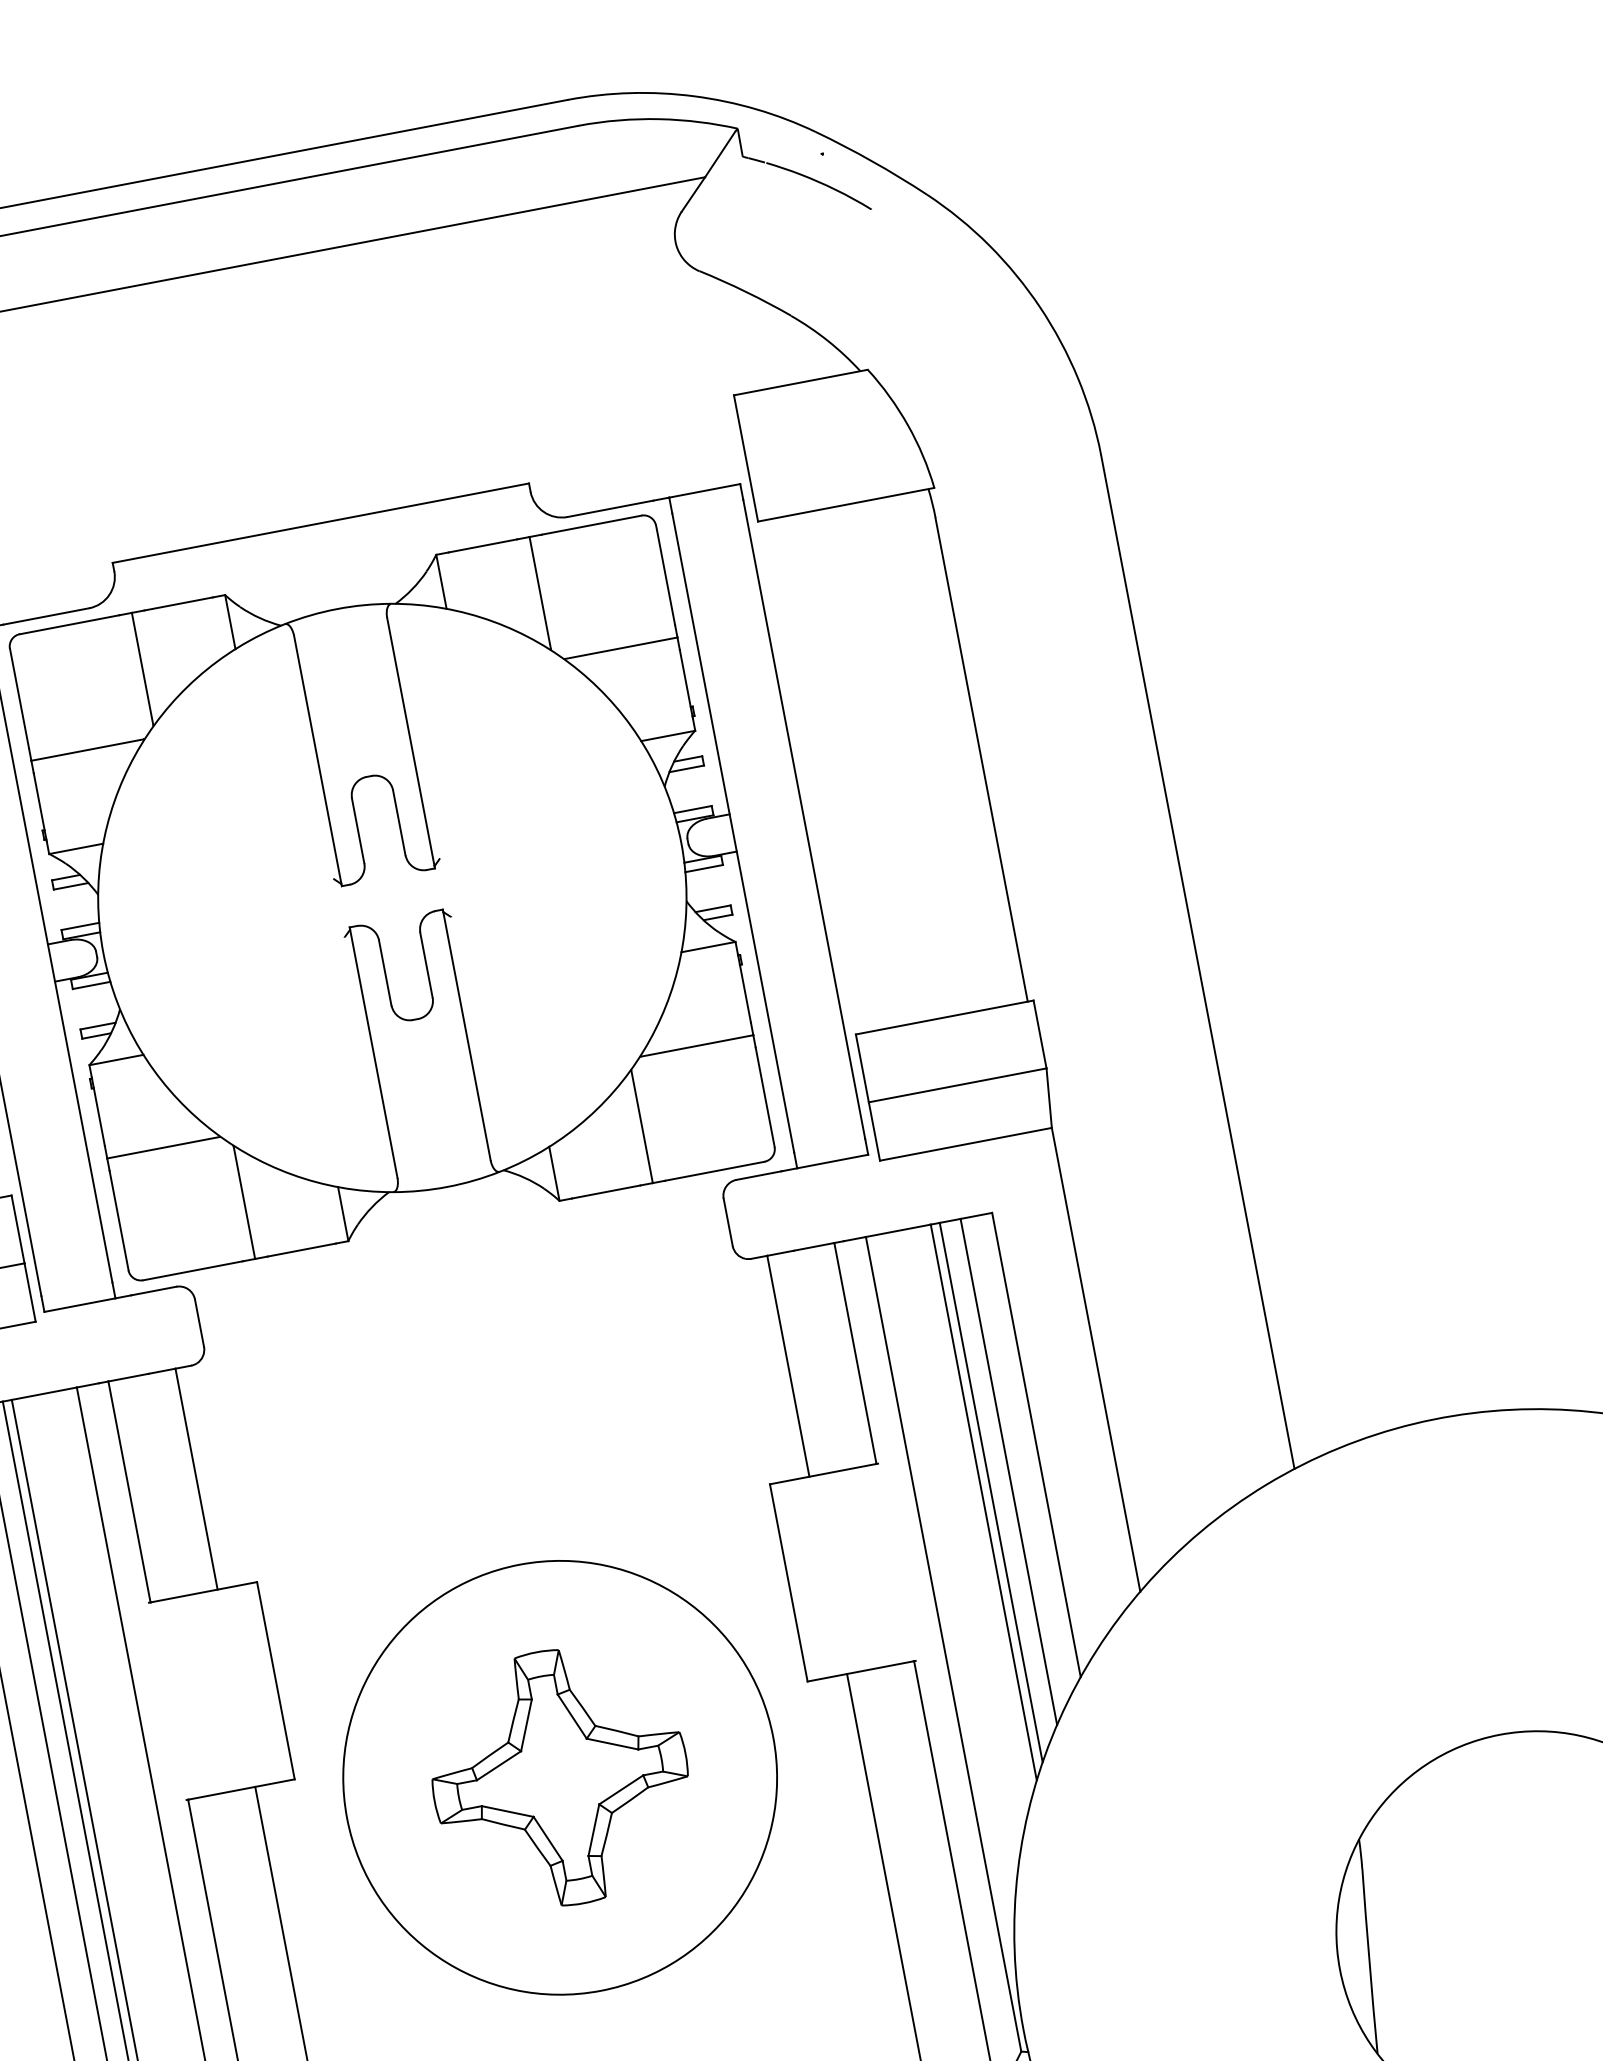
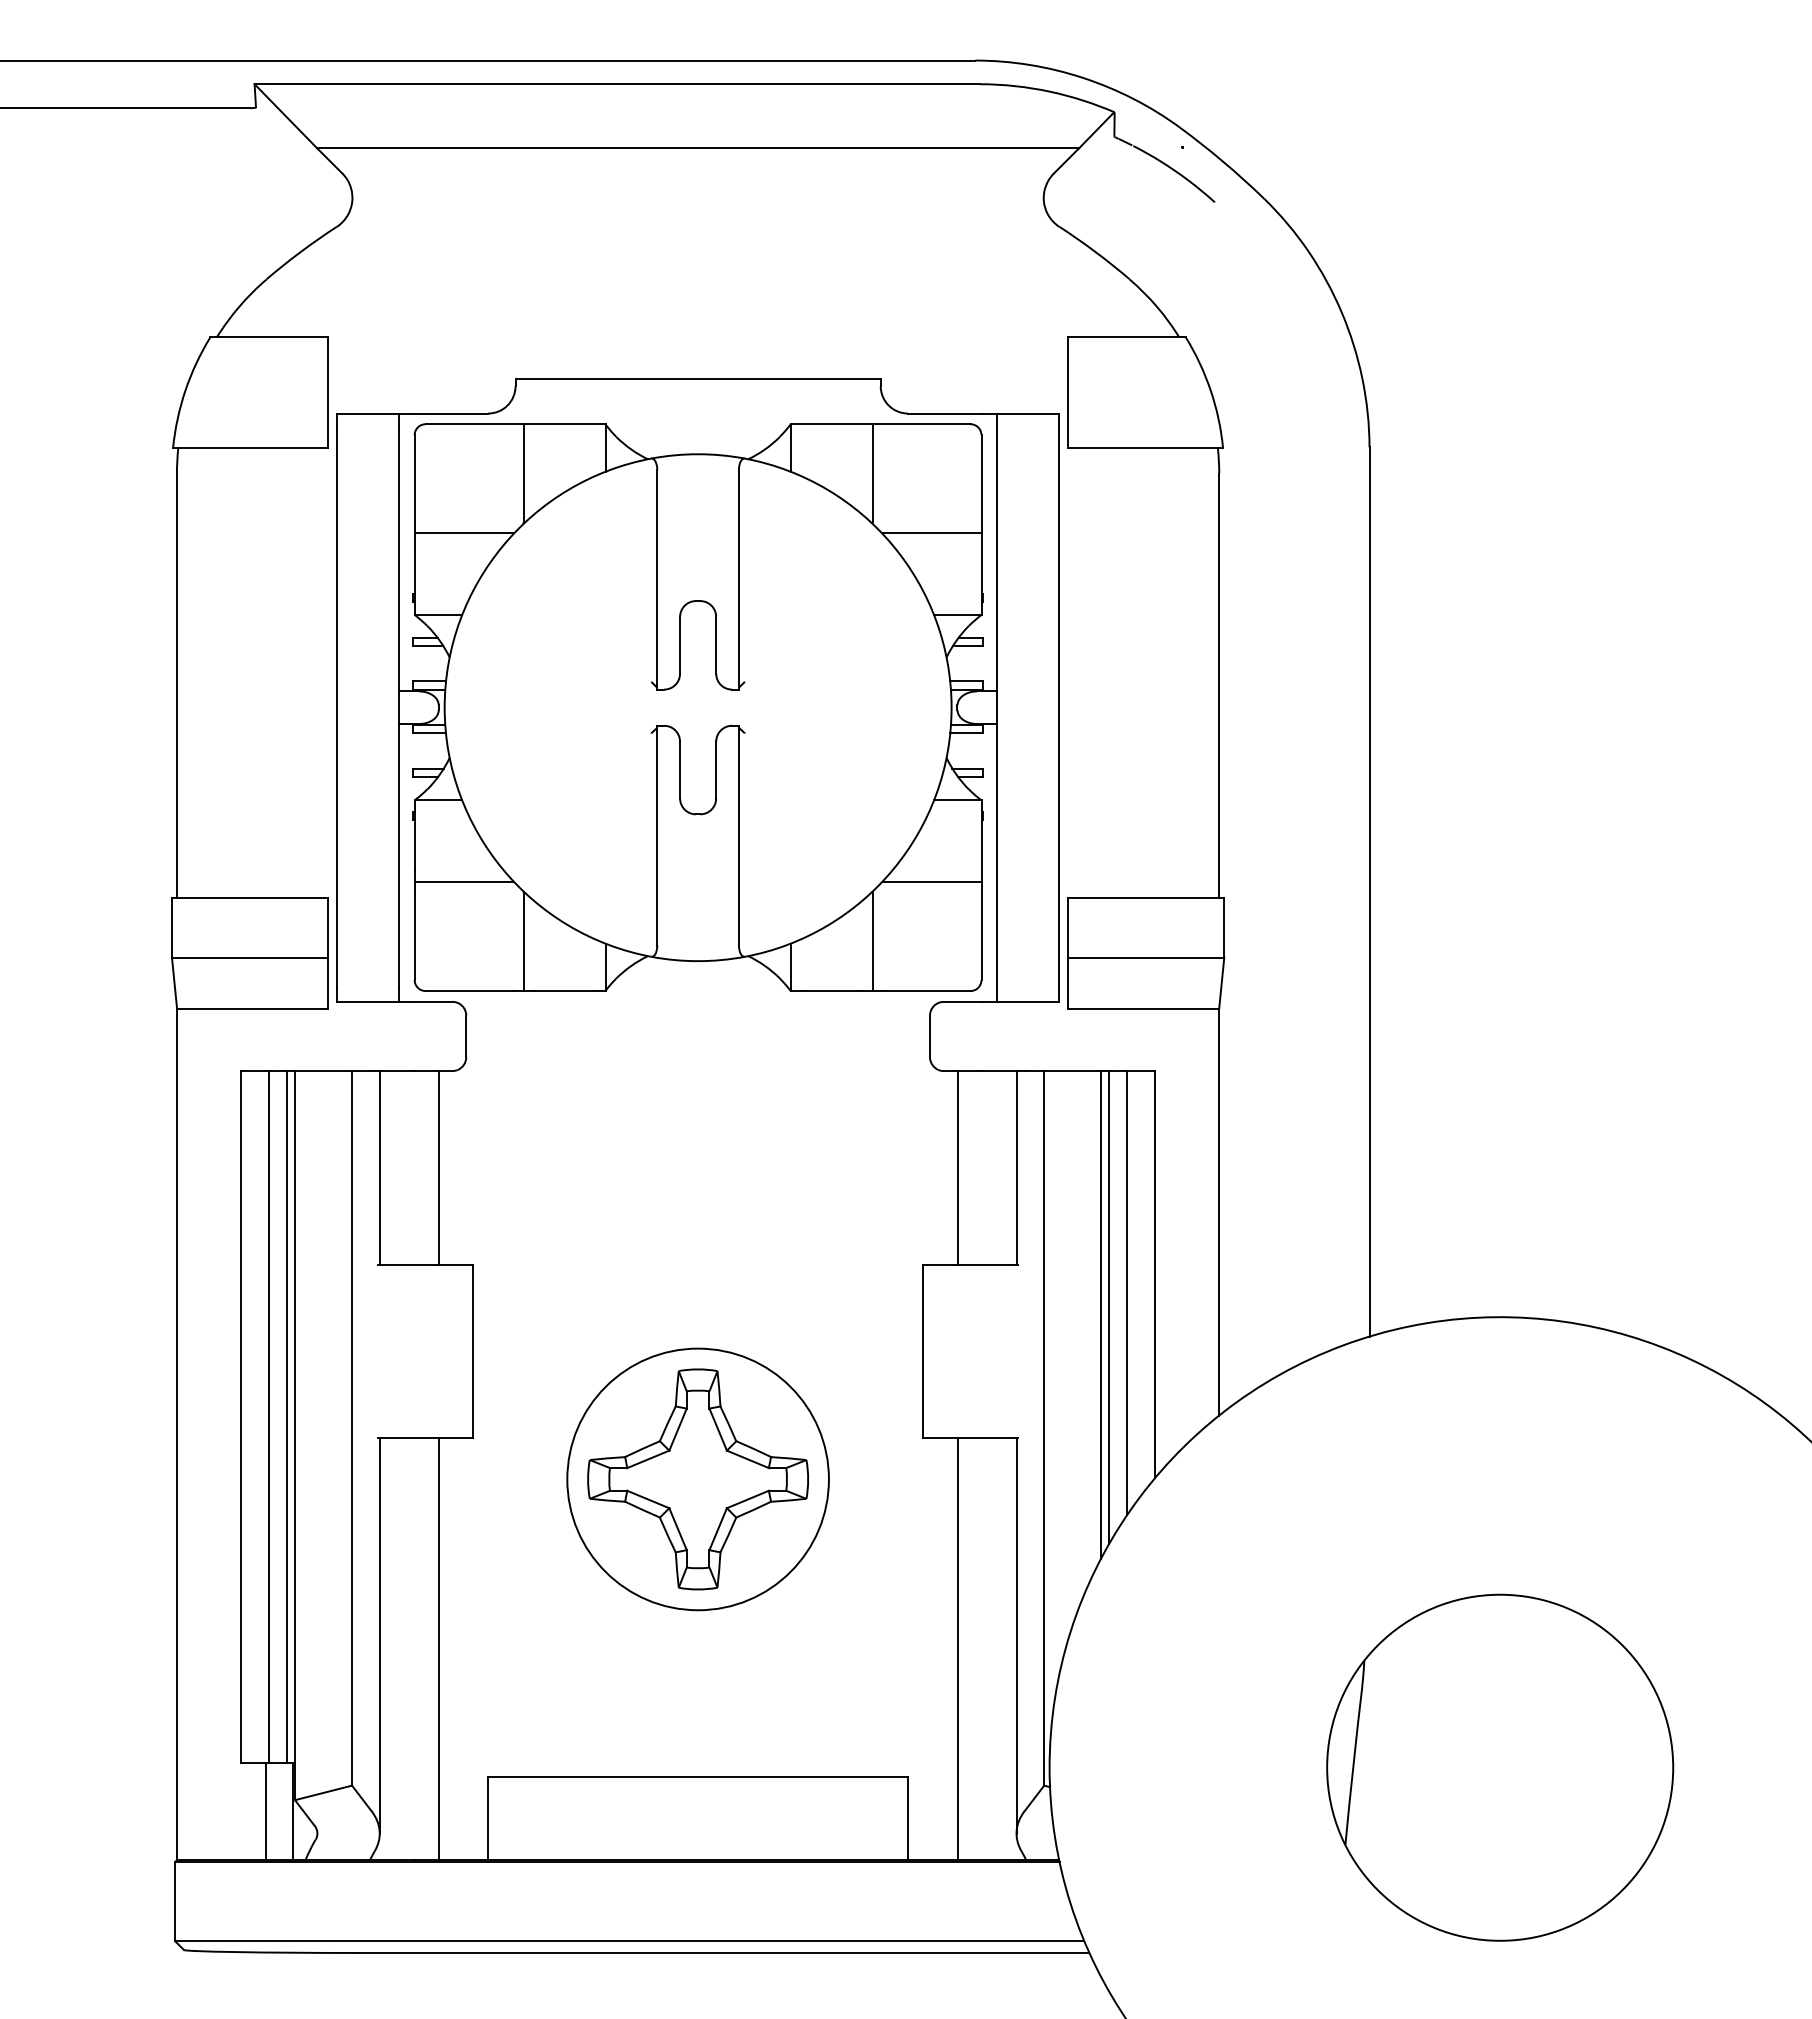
circle: (560, 1777) -> (698, 1479), size x0.7

